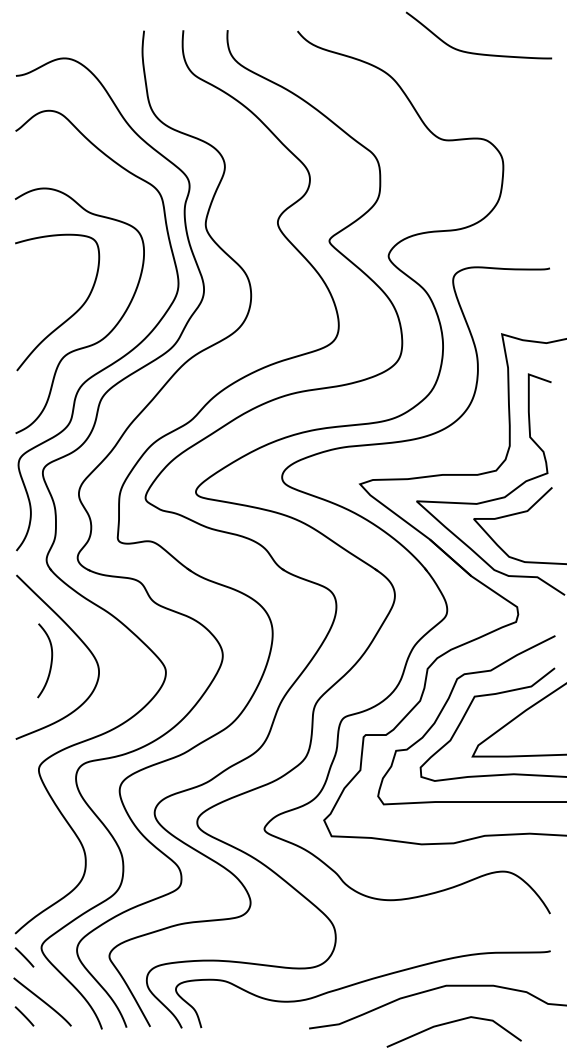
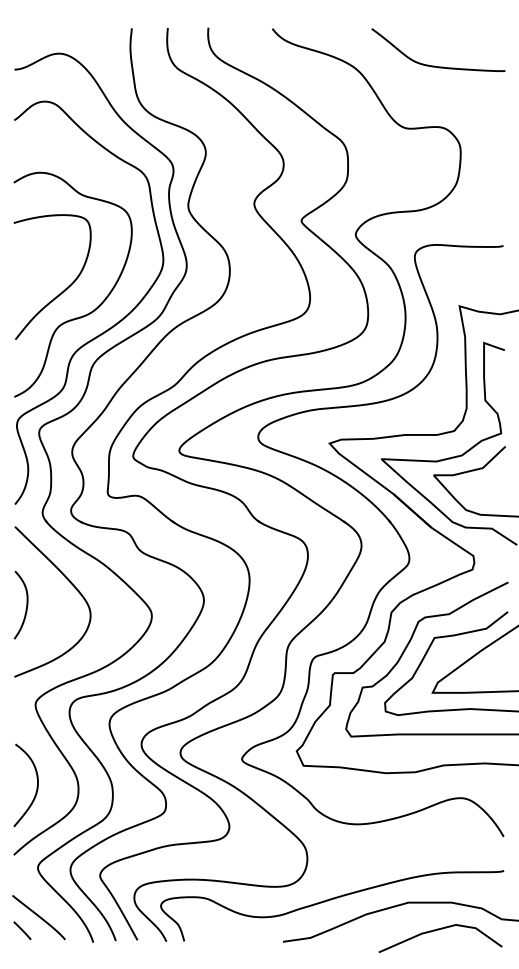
curve: (475, 52) -> (435, 65), moved
curve: (50, 661) -> (26, 605), moved
curve: (40, 857) -> (37, 785), added
line: (24, 957) -> (22, 876), removed
line: (450, 1023) -> (437, 930), moved

